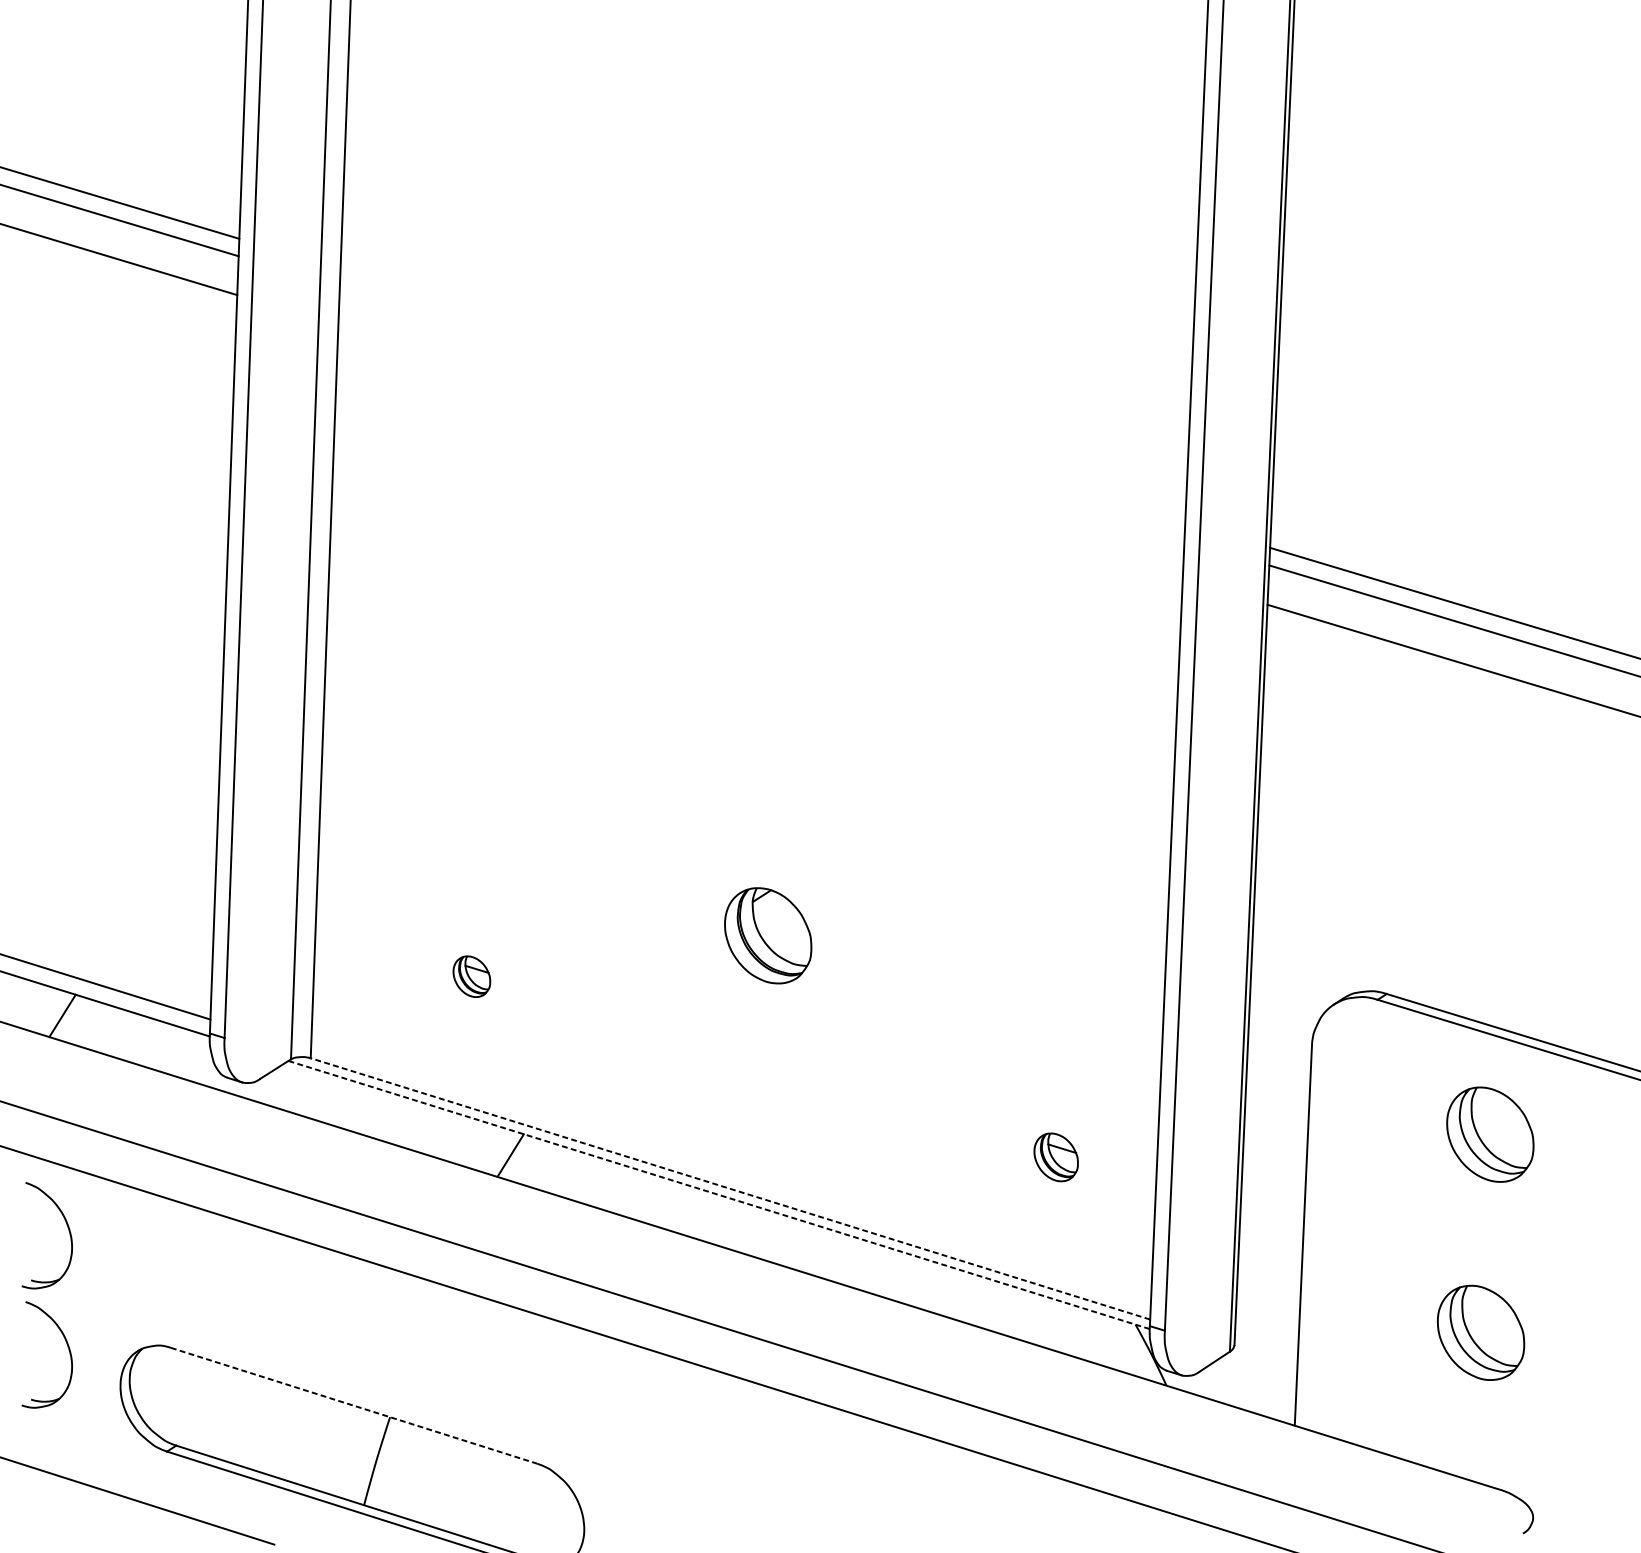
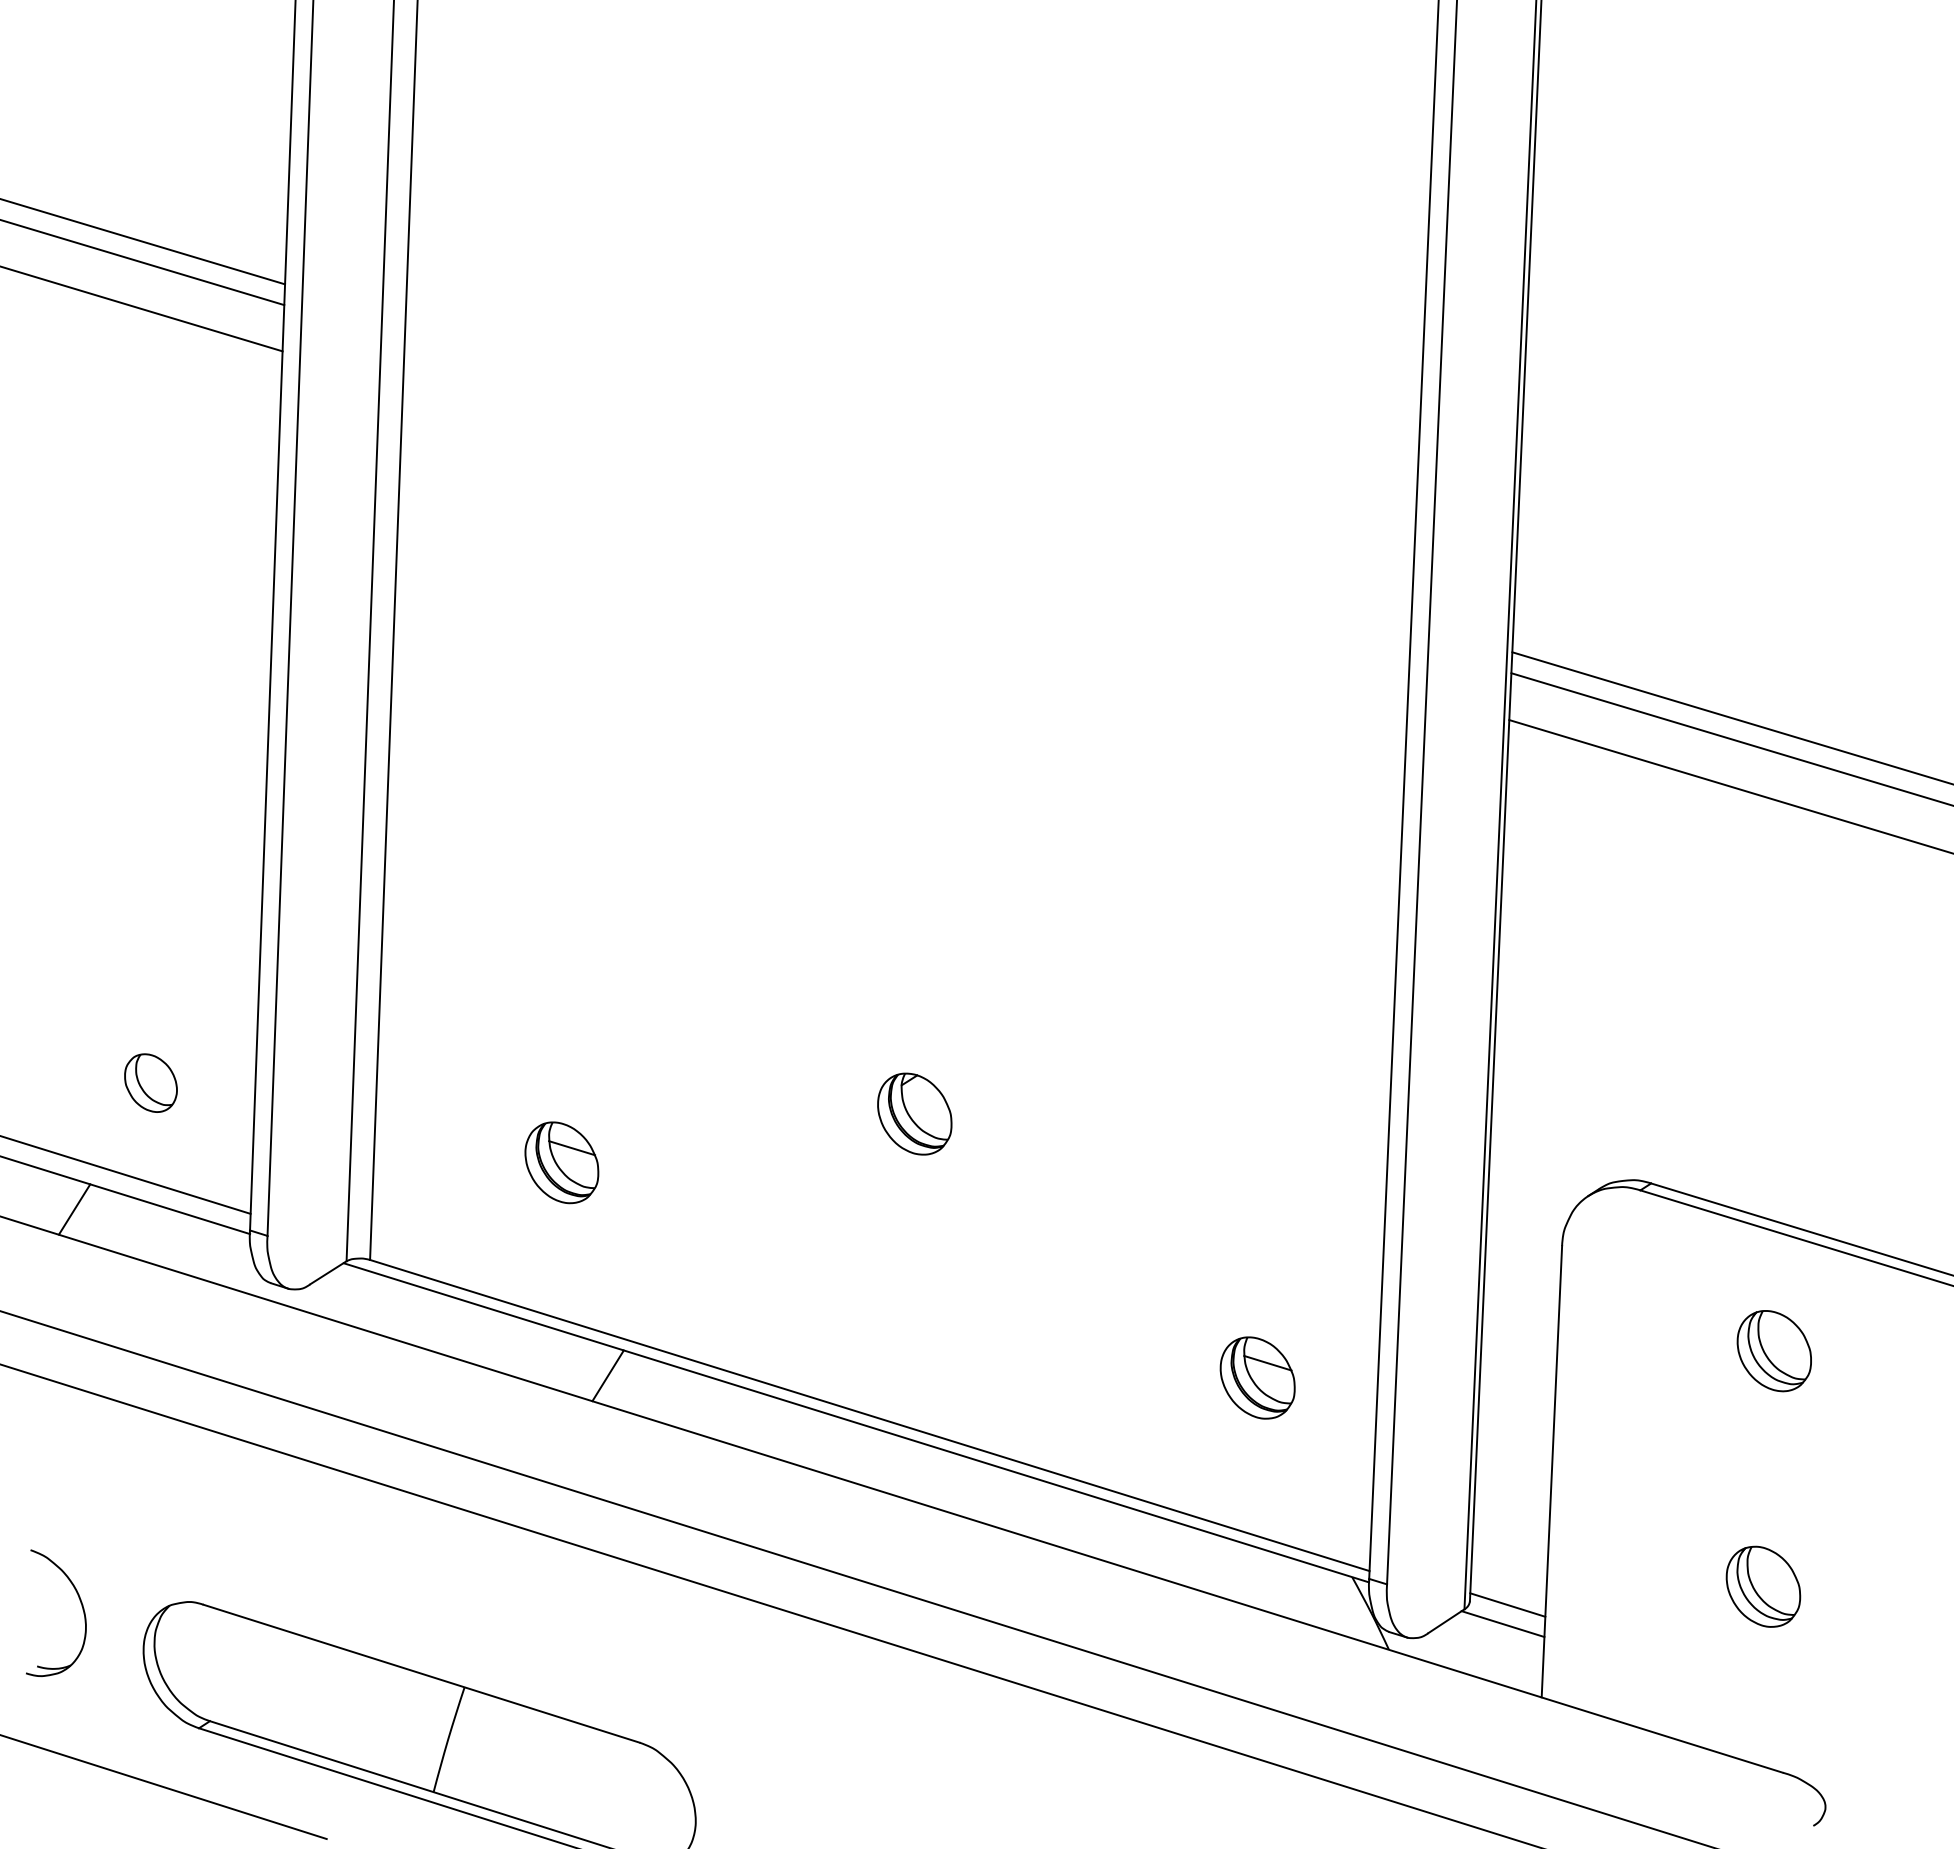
part: (126, 909) -> (150, 1082), added
part: (768, 935) -> (914, 1113), size x0.71
part: (471, 976) -> (561, 1162), size x1.67
part: (1489, 1135) -> (1773, 1351), size x0.71
part: (1056, 1156) -> (1257, 1377), size x1.43
line: (730, 1188) -> (869, 1415), dashed -> solid
line: (719, 1194) -> (856, 1422), dashed -> solid
part: (67, 1227) -> (80, 1461), removed
part: (1481, 1332) -> (1763, 1586), size x0.71
line: (1266, 1347) -> (1507, 1604), added
line: (1261, 1364) -> (1502, 1624), added
line: (353, 1405) -> (421, 1673), dashed -> solid

